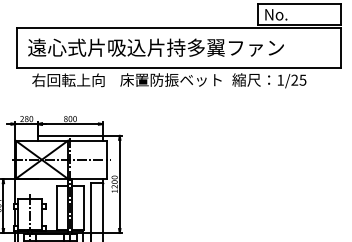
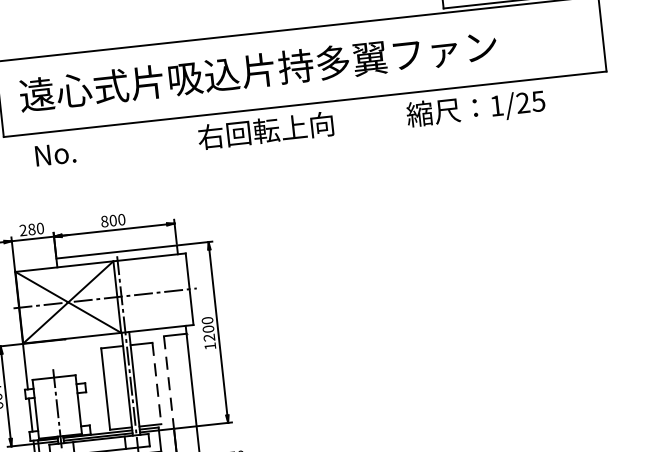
text: (170, 79) -> (291, 126), 床置防振ベット -> 右回転上向
text: (68, 80) -> (101, 149), 右回転上向 -> No.
line: (84, 207) -> (157, 382), solid -> dashed
line: (90, 208) -> (168, 383), solid -> dashed

